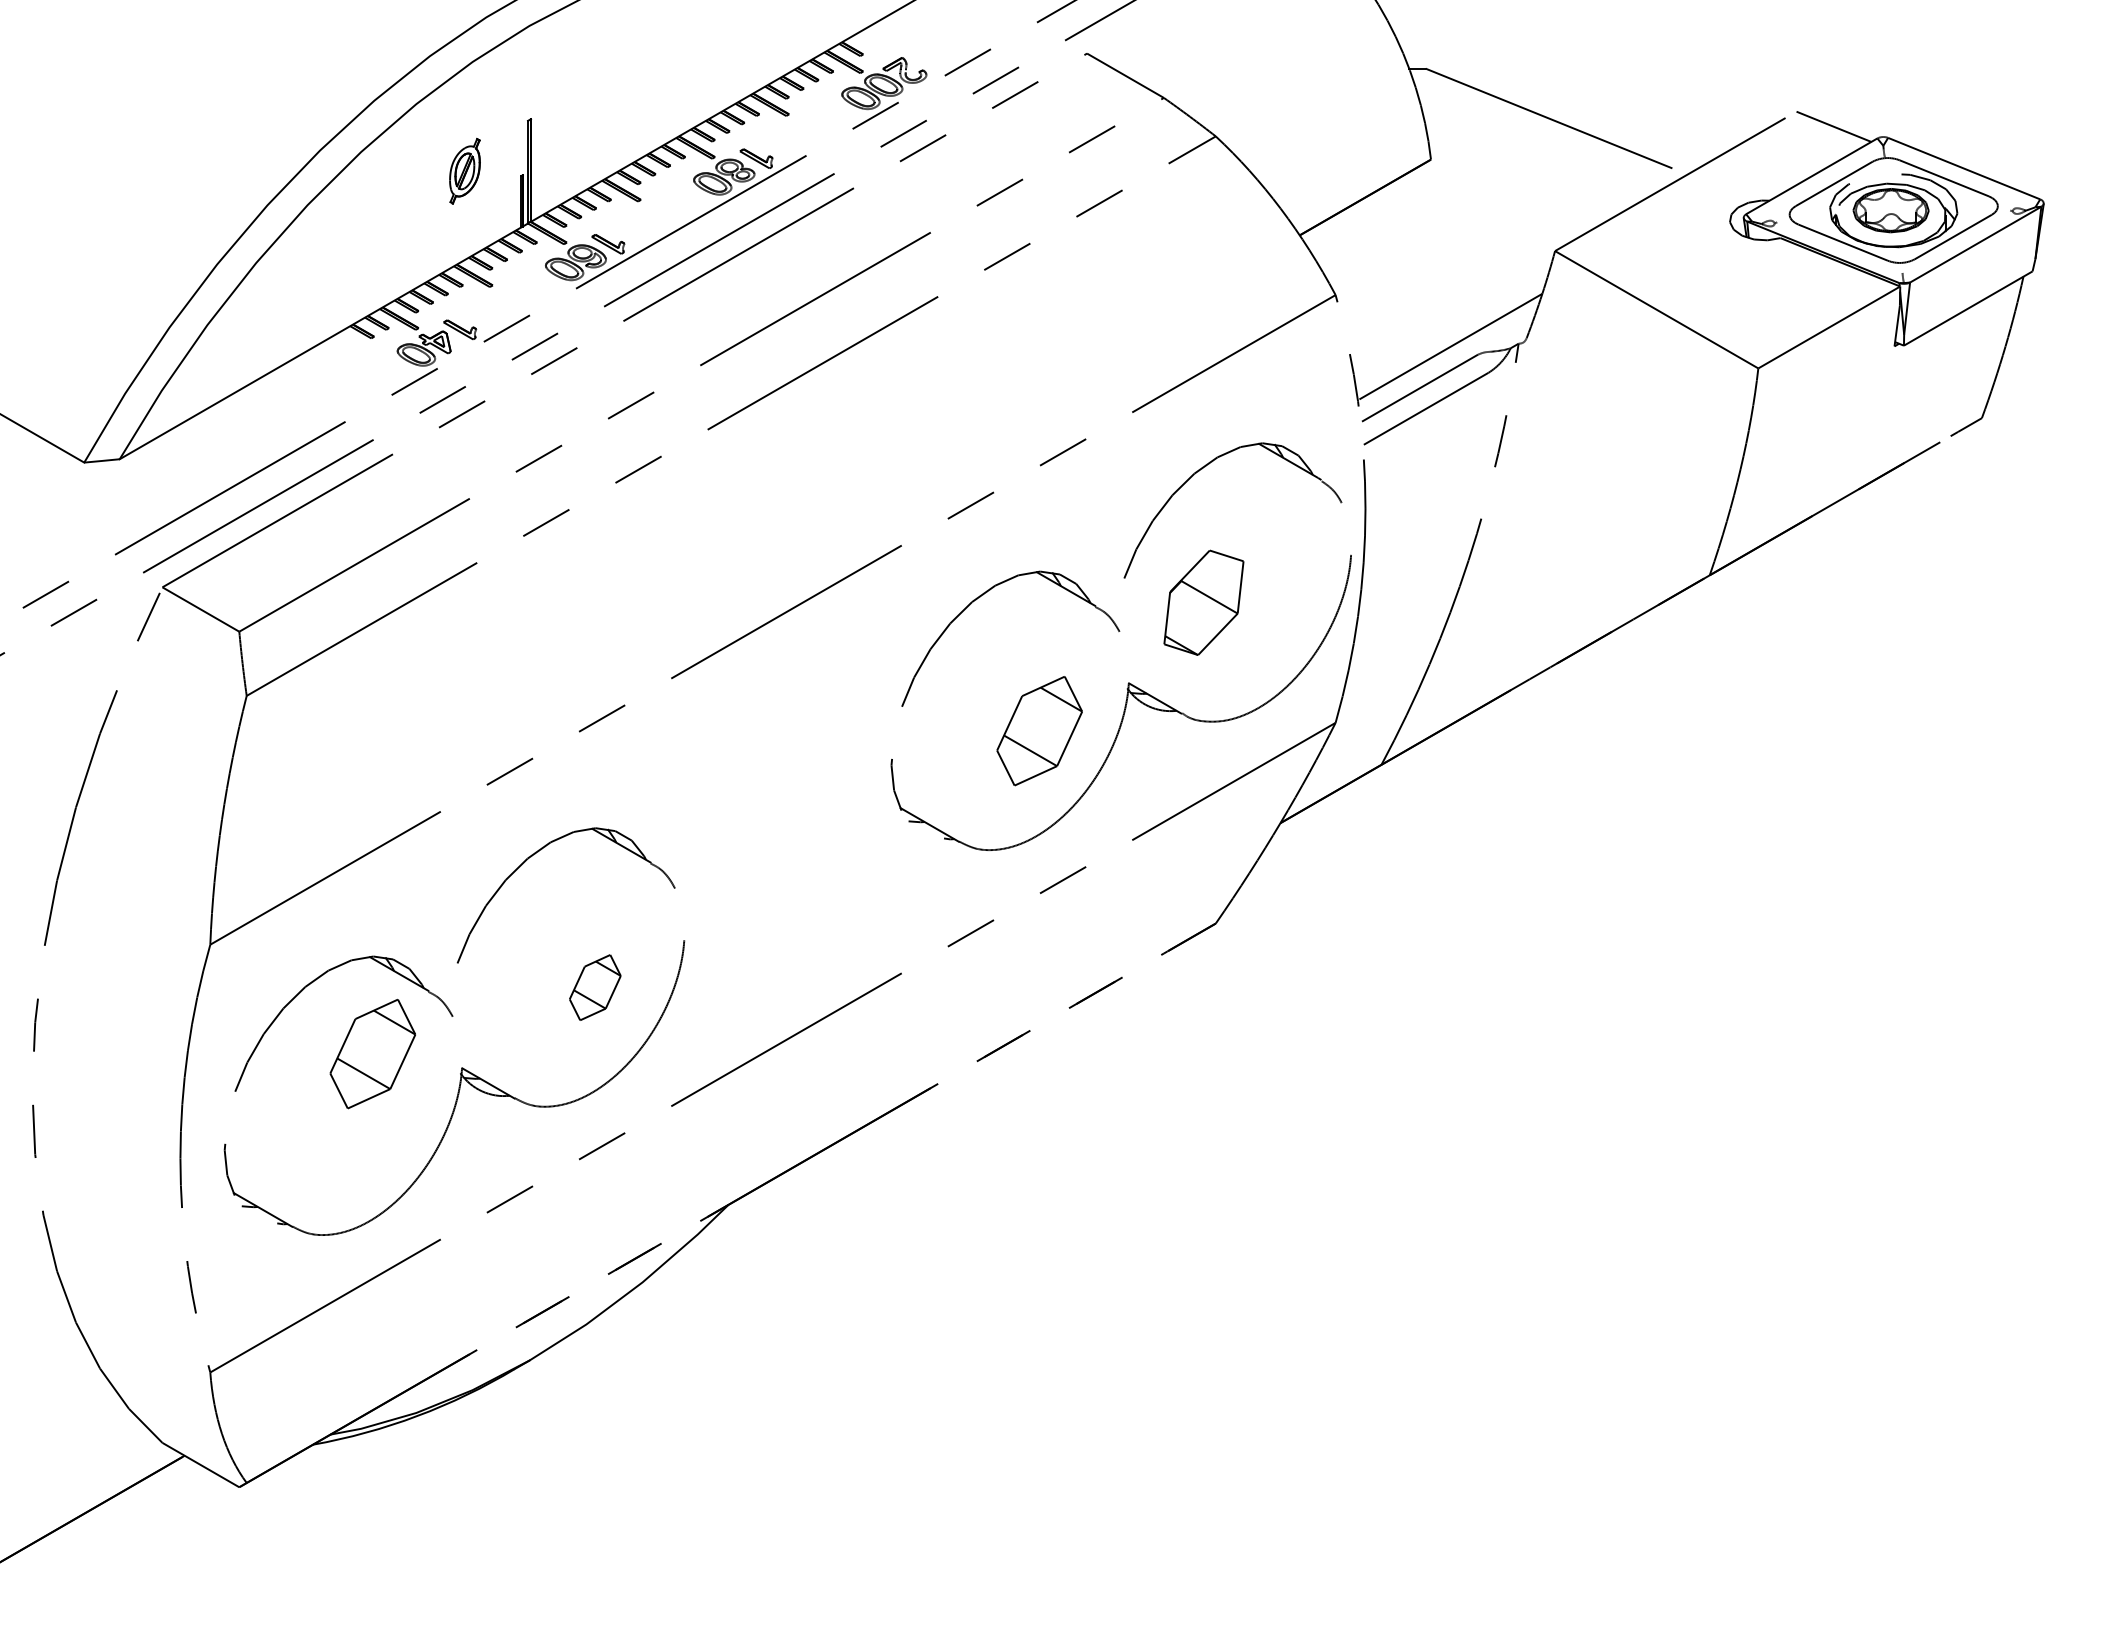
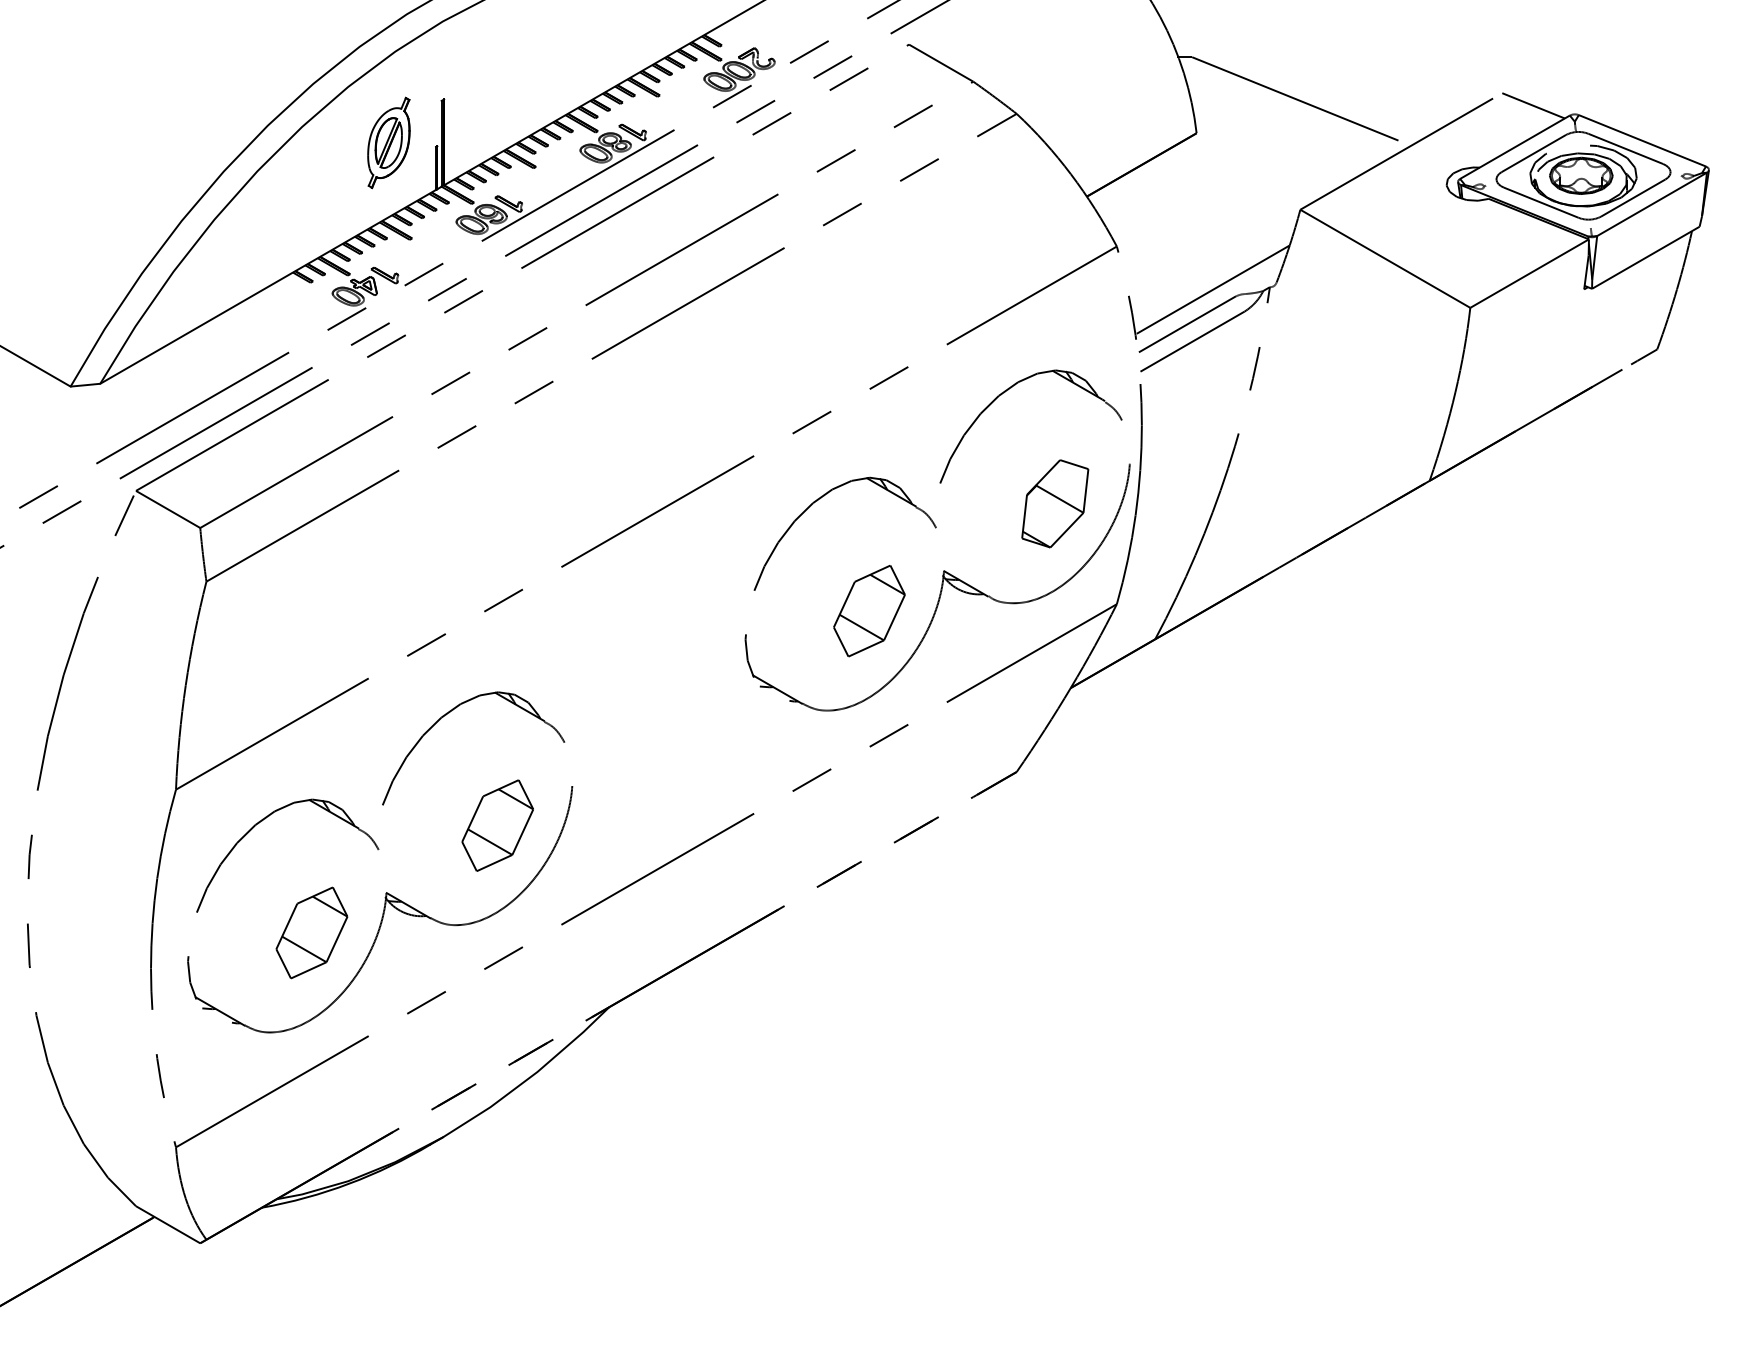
part: (464, 171) -> (388, 143), size x1.67
part: (1203, 602) -> (1054, 503), moved
part: (595, 987) -> (498, 825), size x1.67
part: (372, 1054) -> (311, 933), moved

